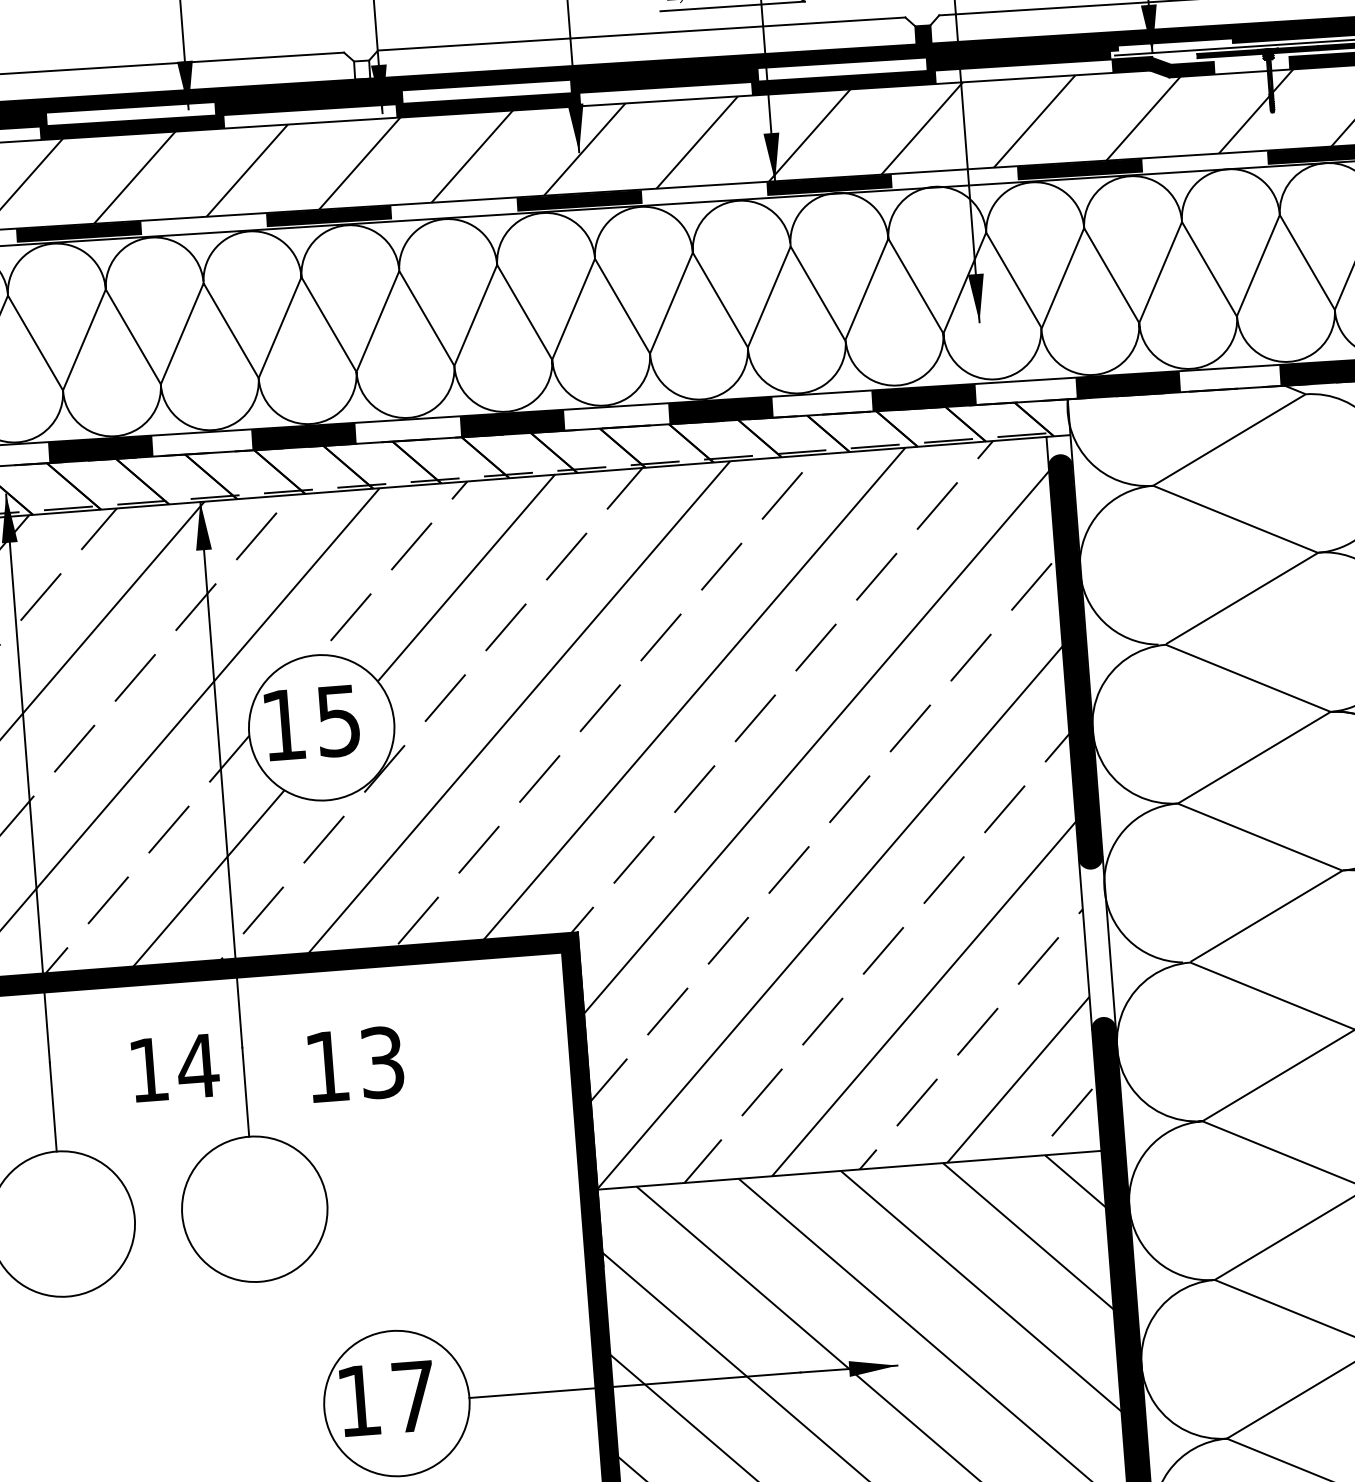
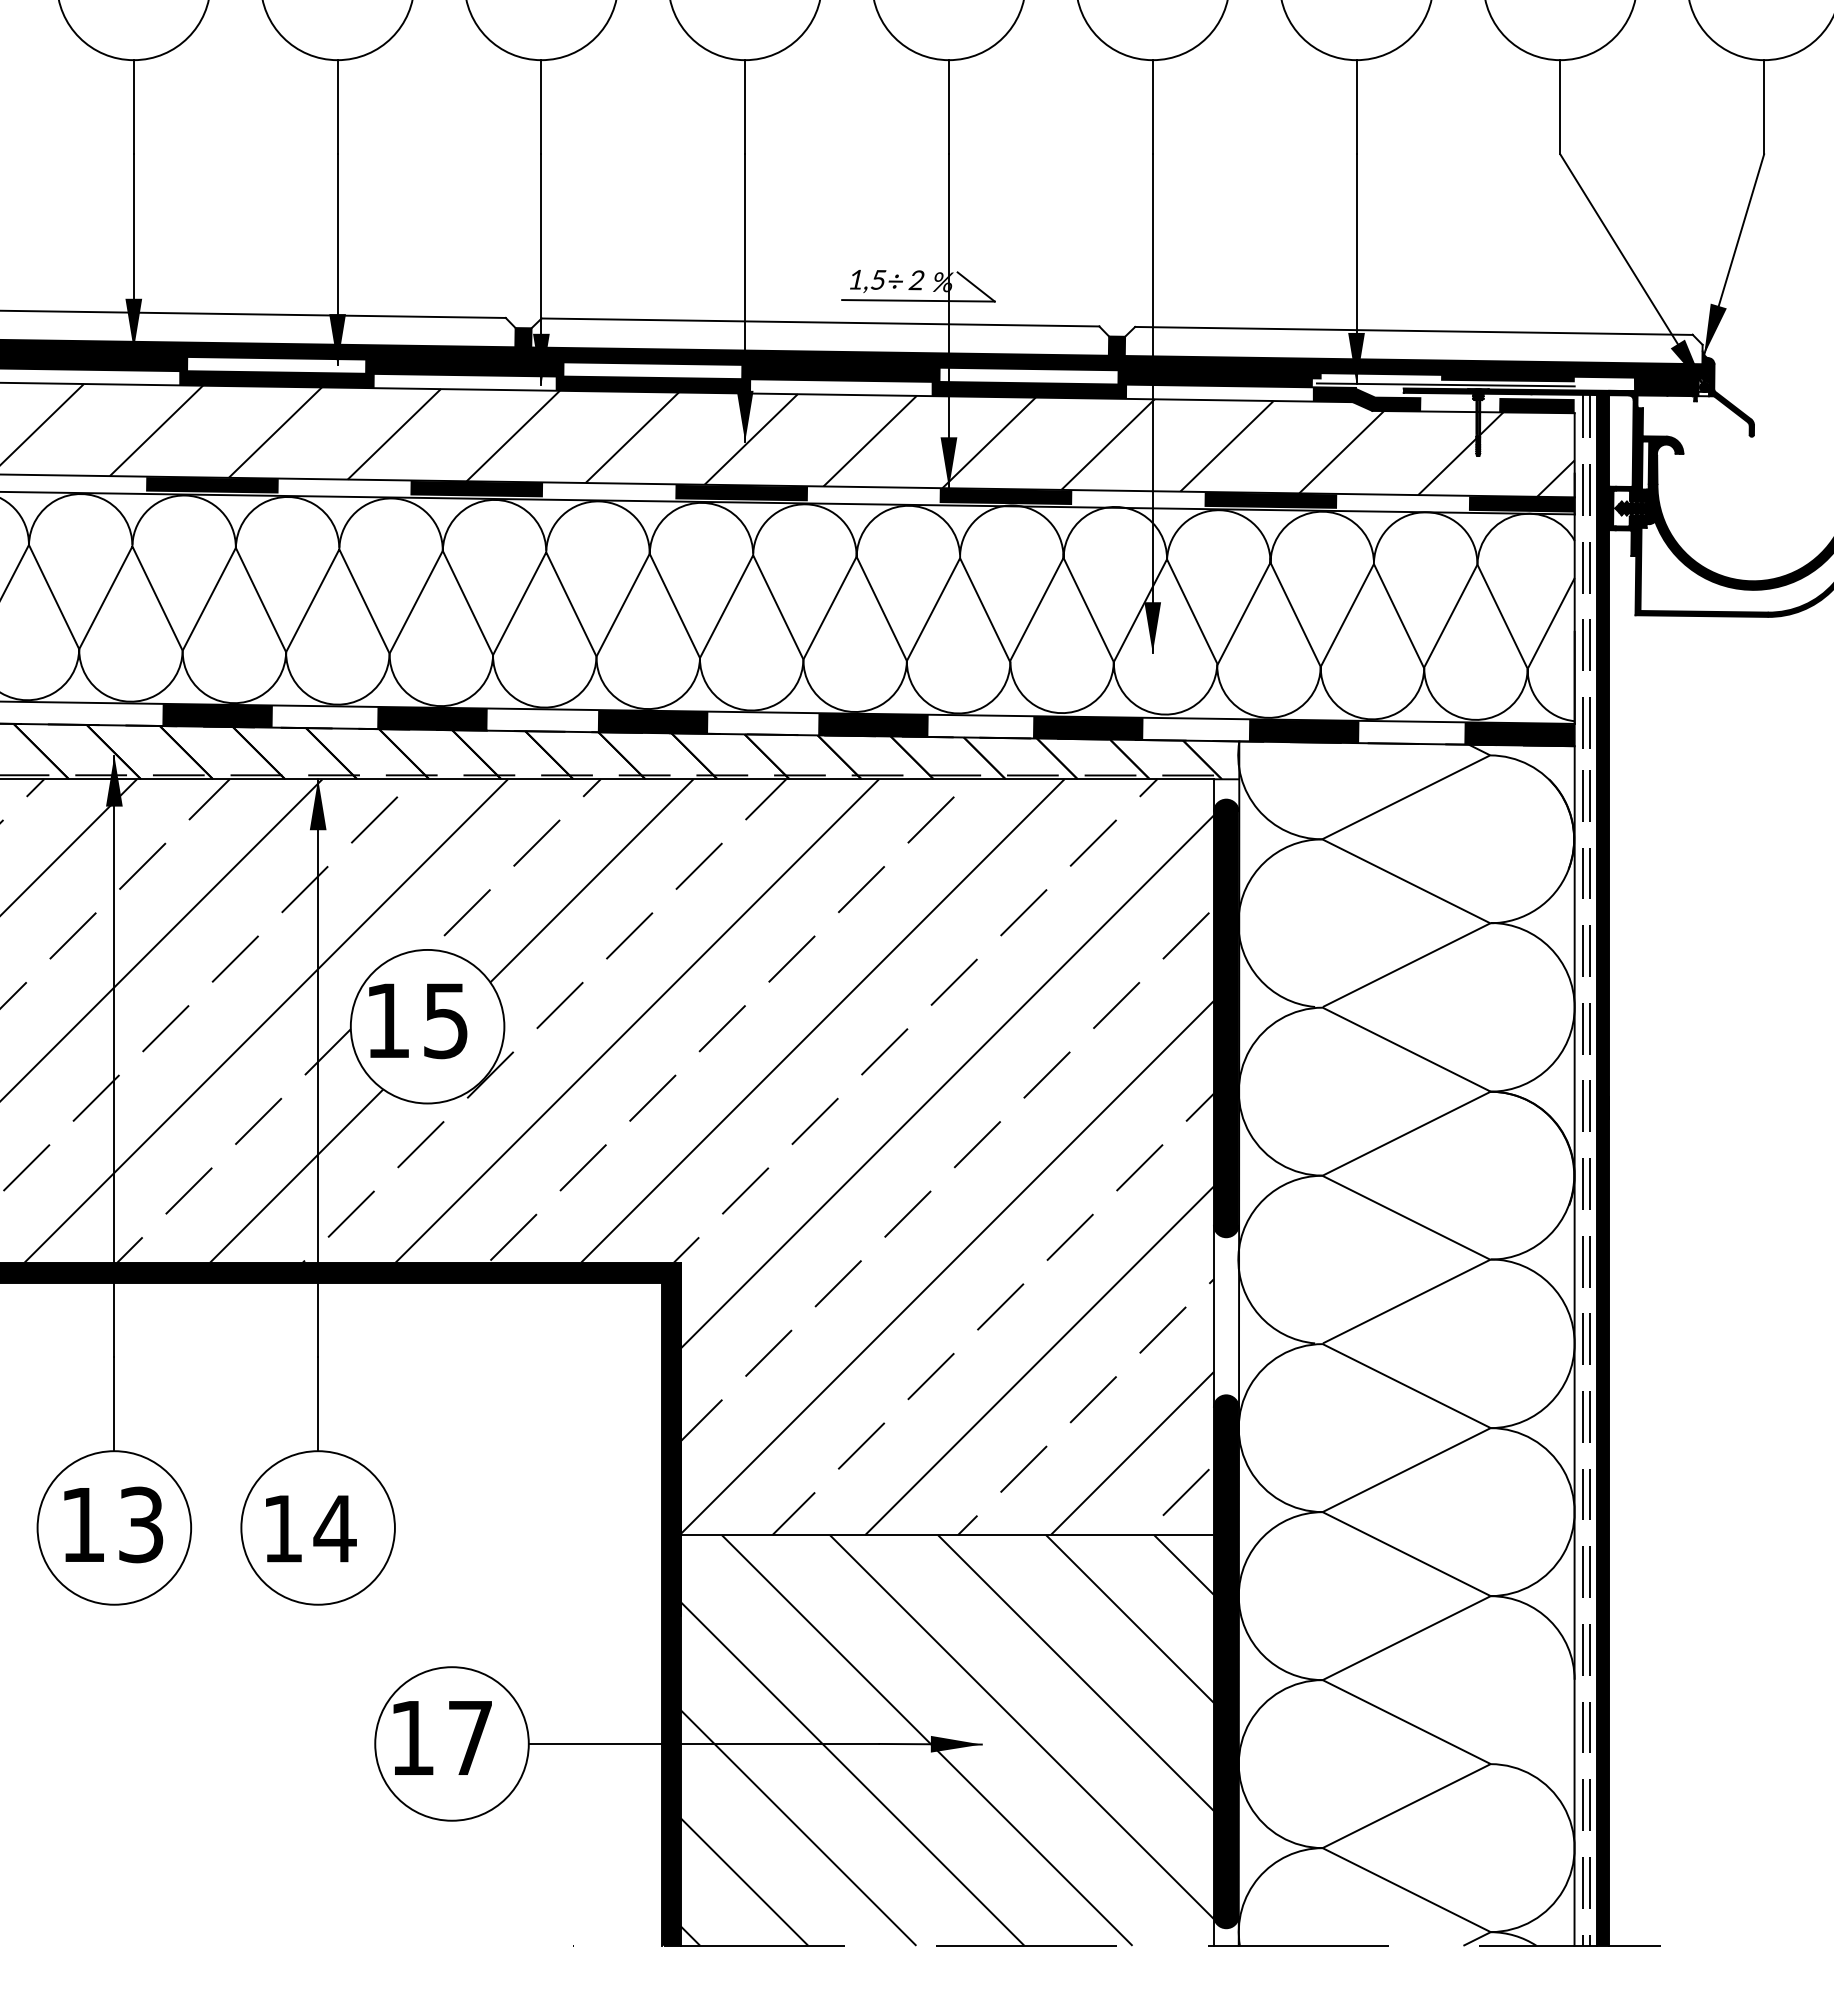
fill: (362, 69) -> (523, 337), added
text: (356, 1064) -> (113, 1524), moved
text: (175, 1067) -> (311, 1528), moved

